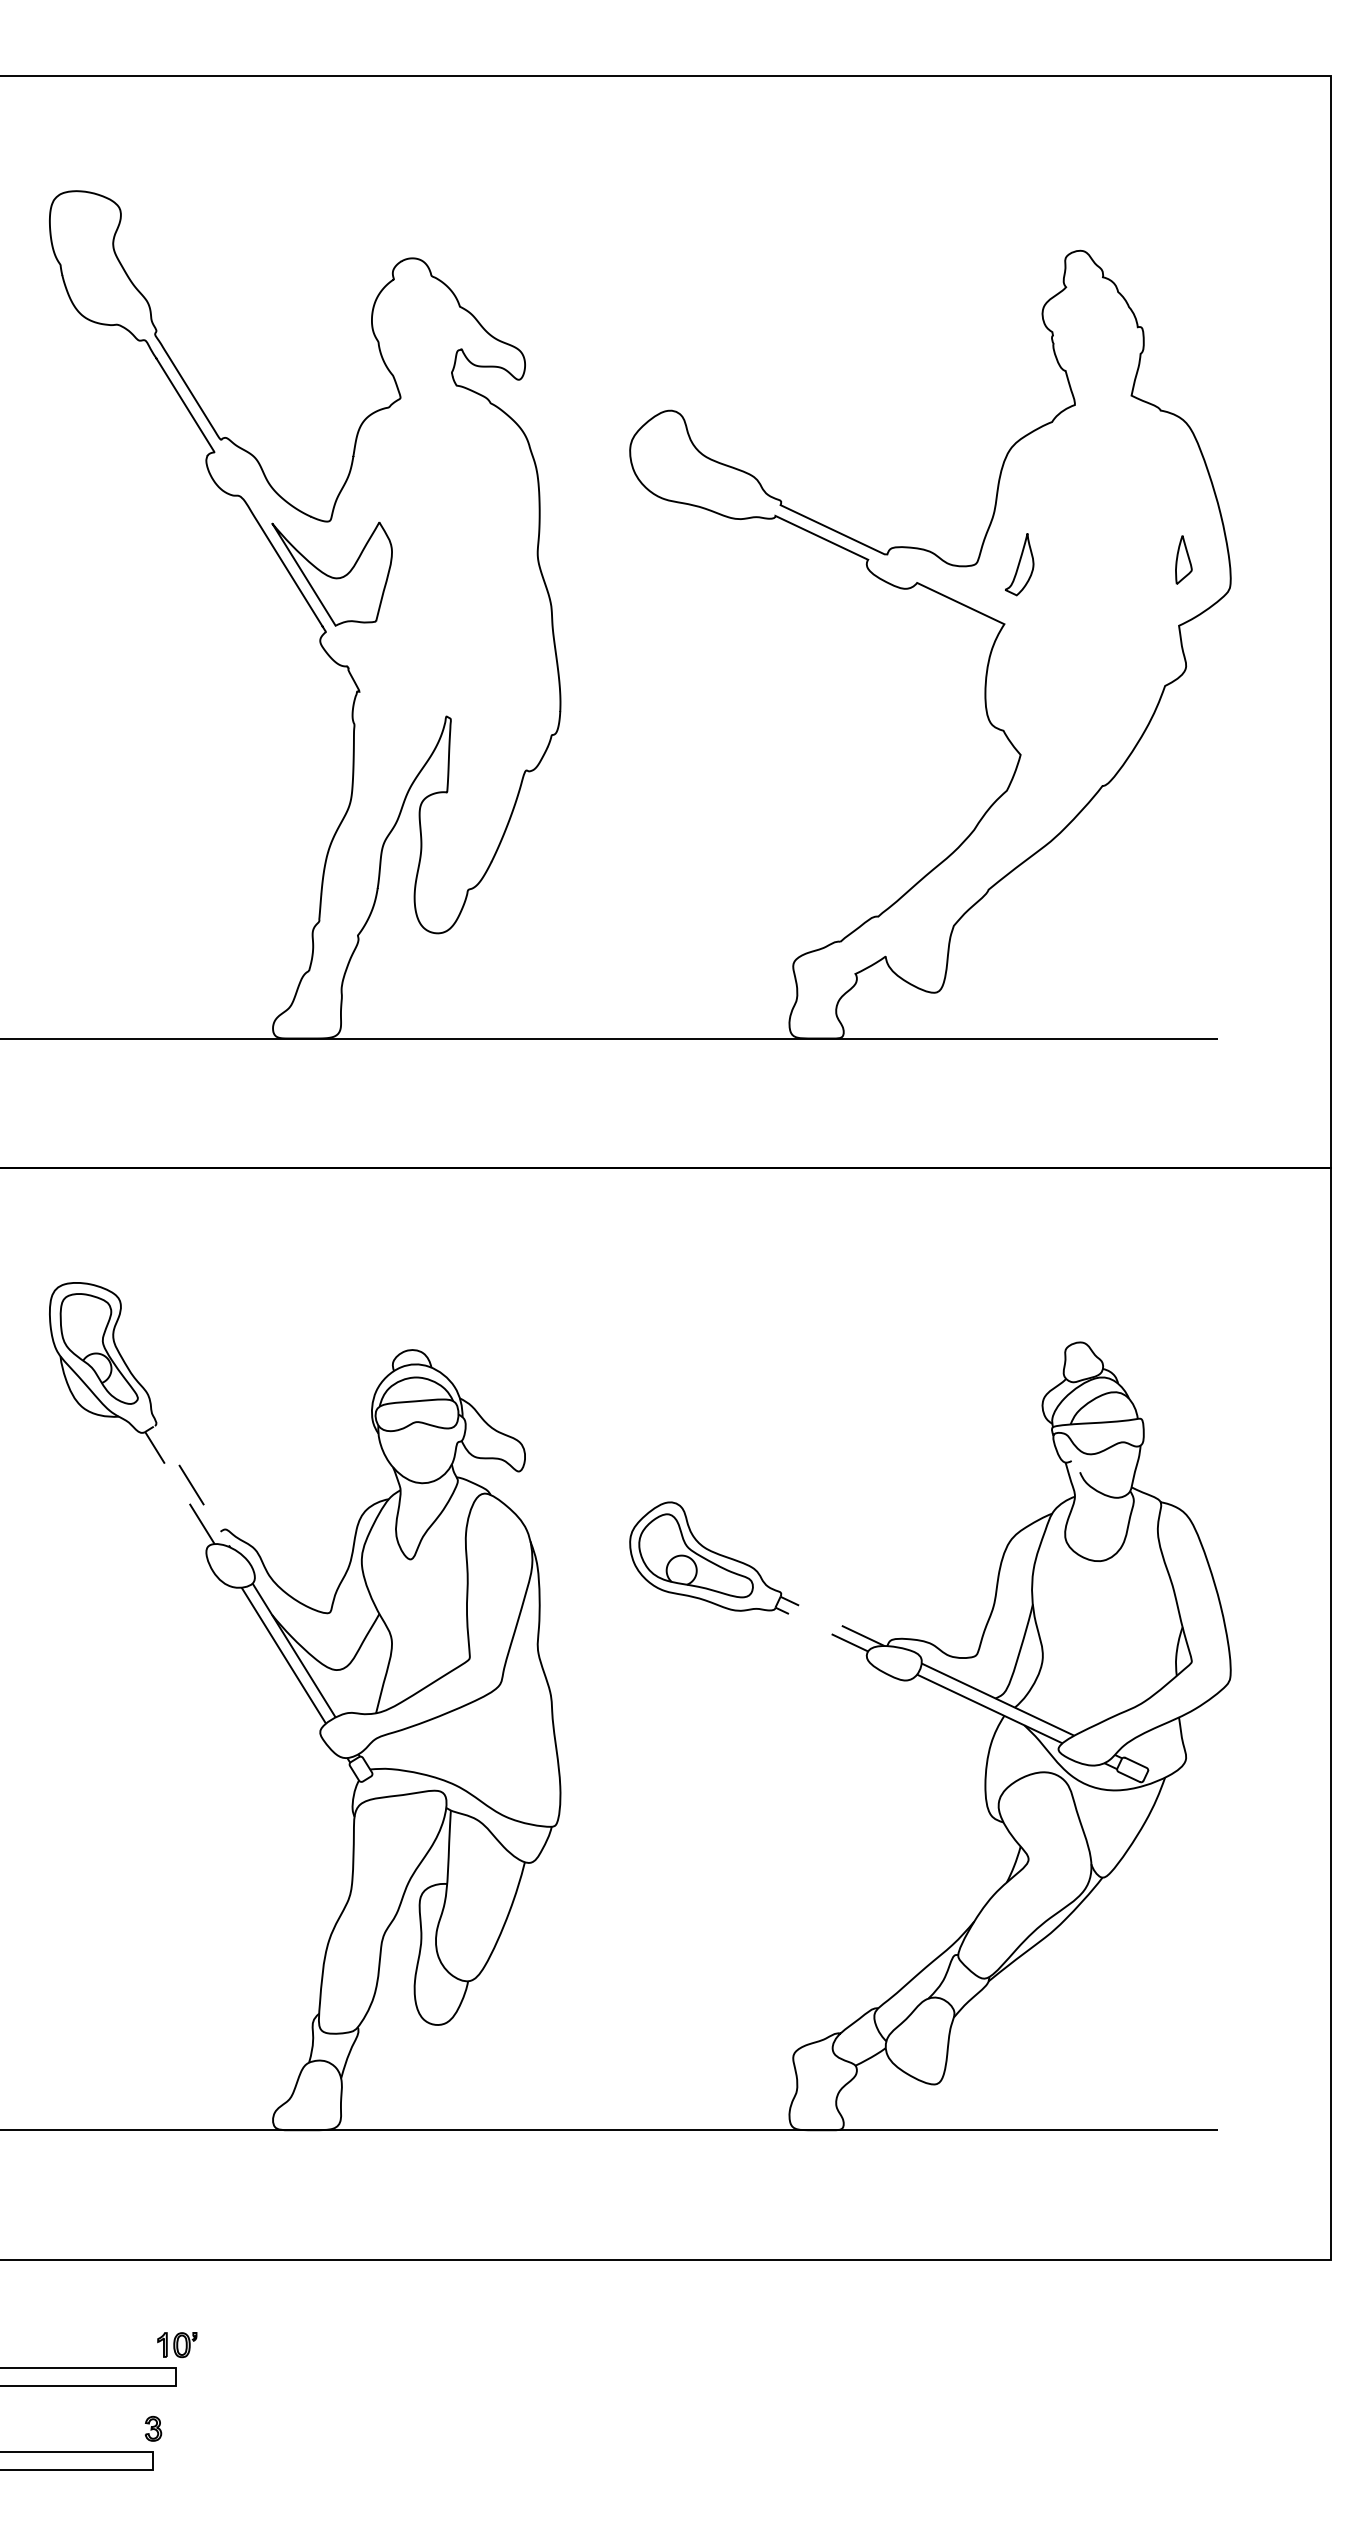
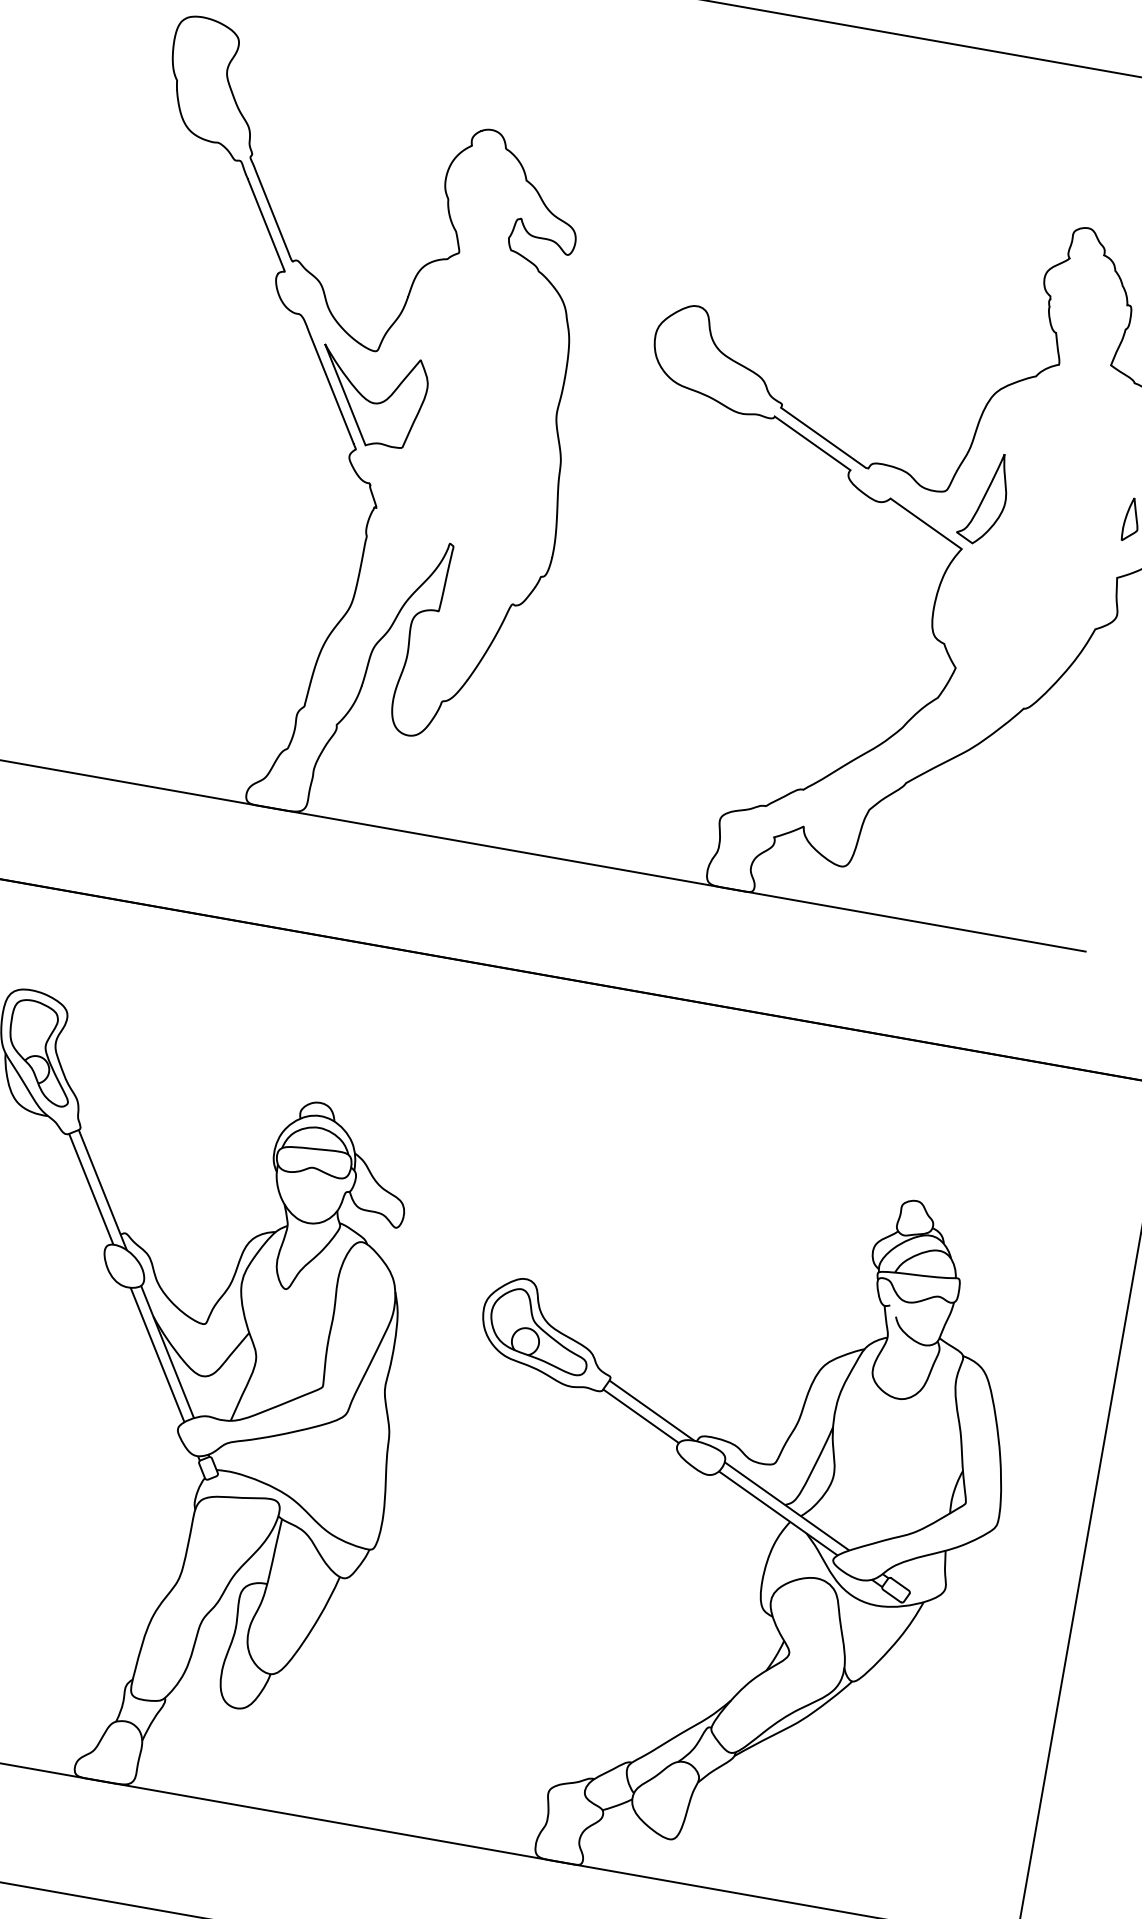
part: (1019, 564) -> (984, 498), size x1.67
line: (154, 1425) -> (78, 1129), dashed -> solid
line: (780, 1596) -> (609, 1380), dashed -> solid

